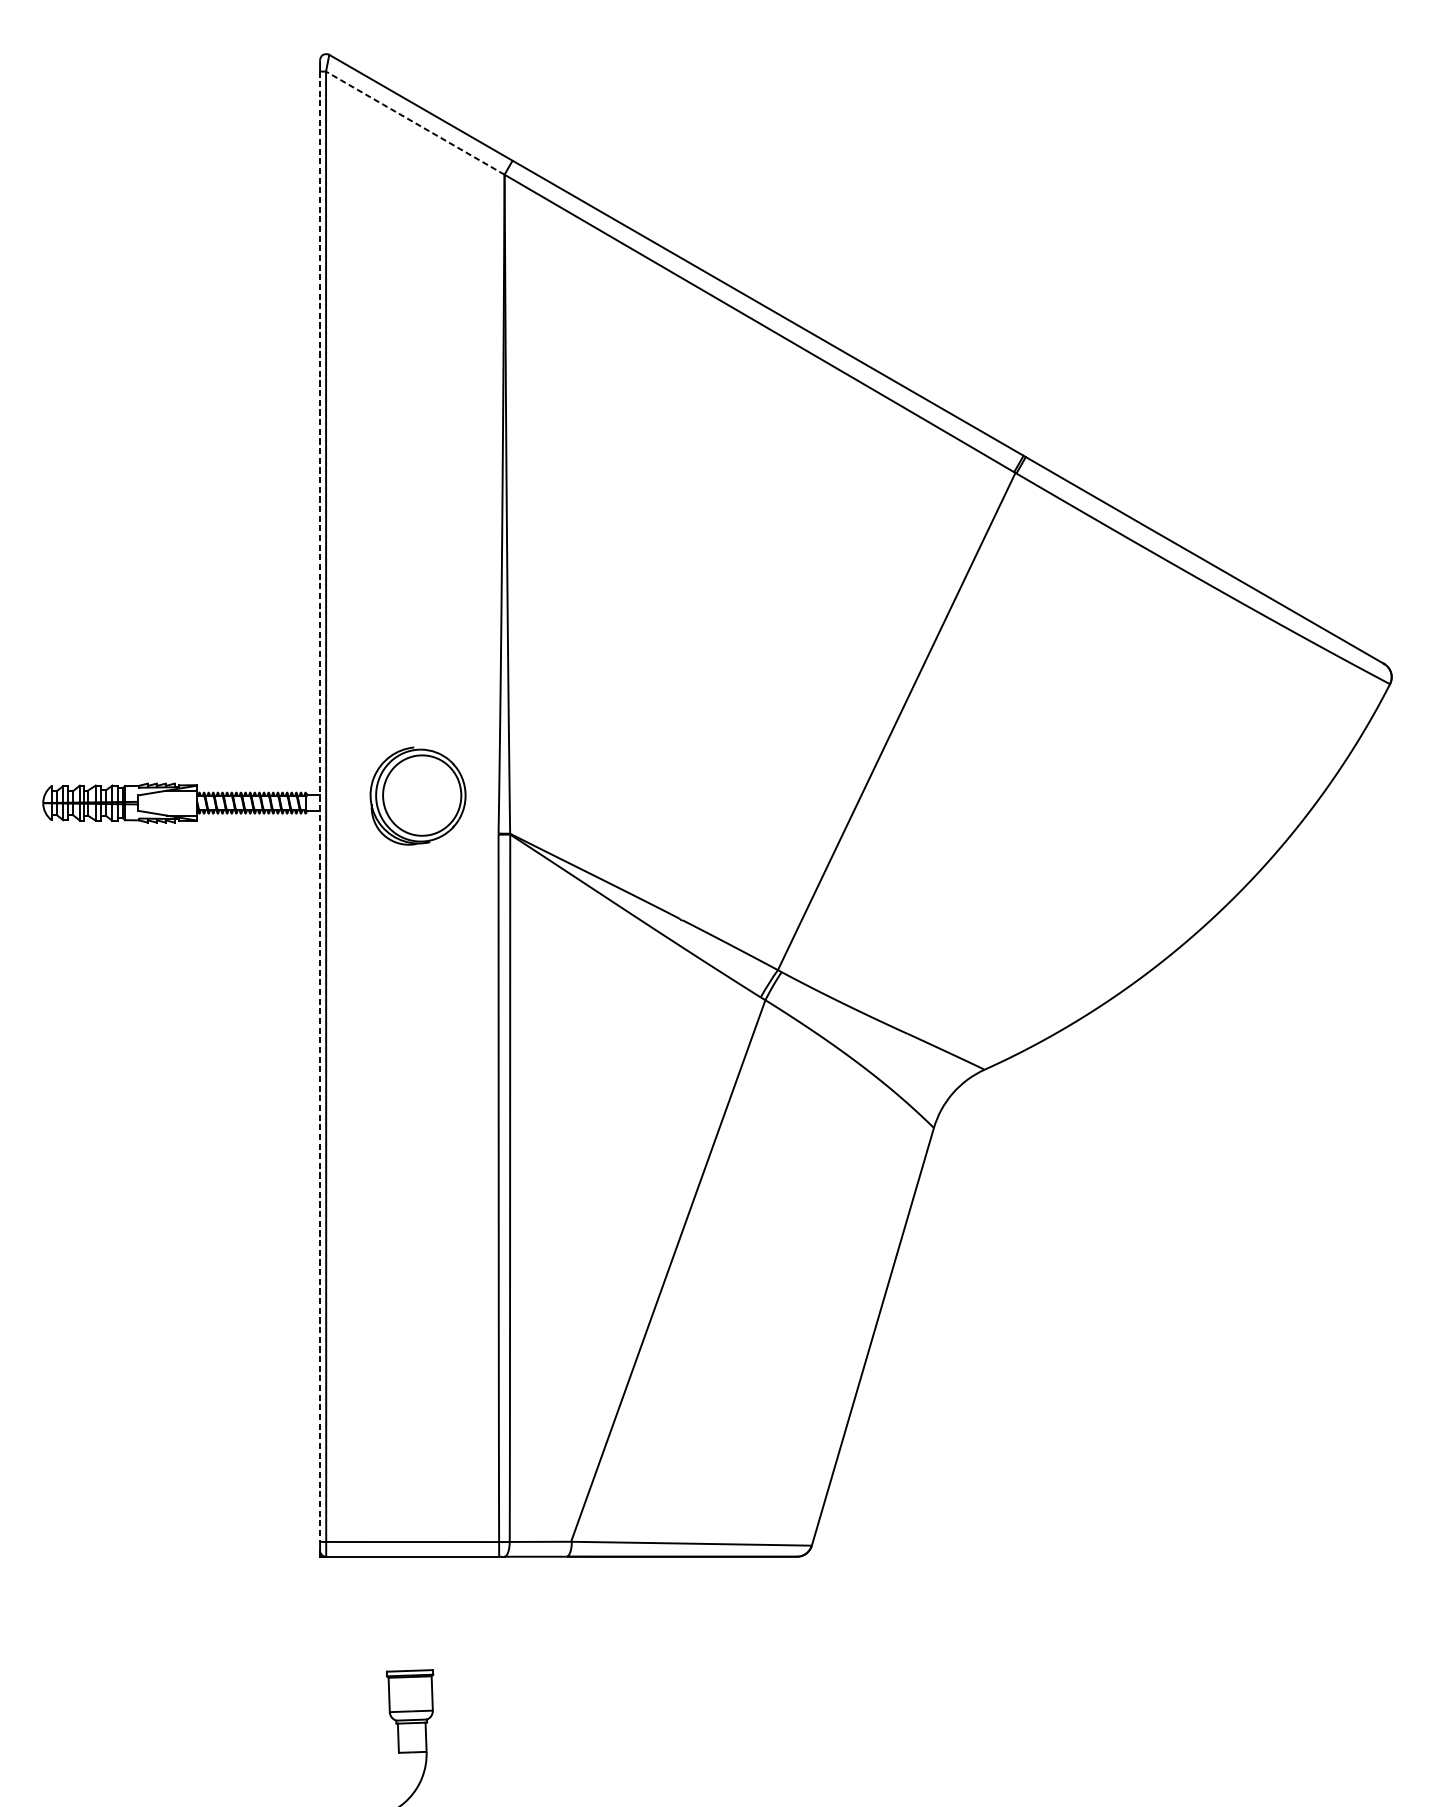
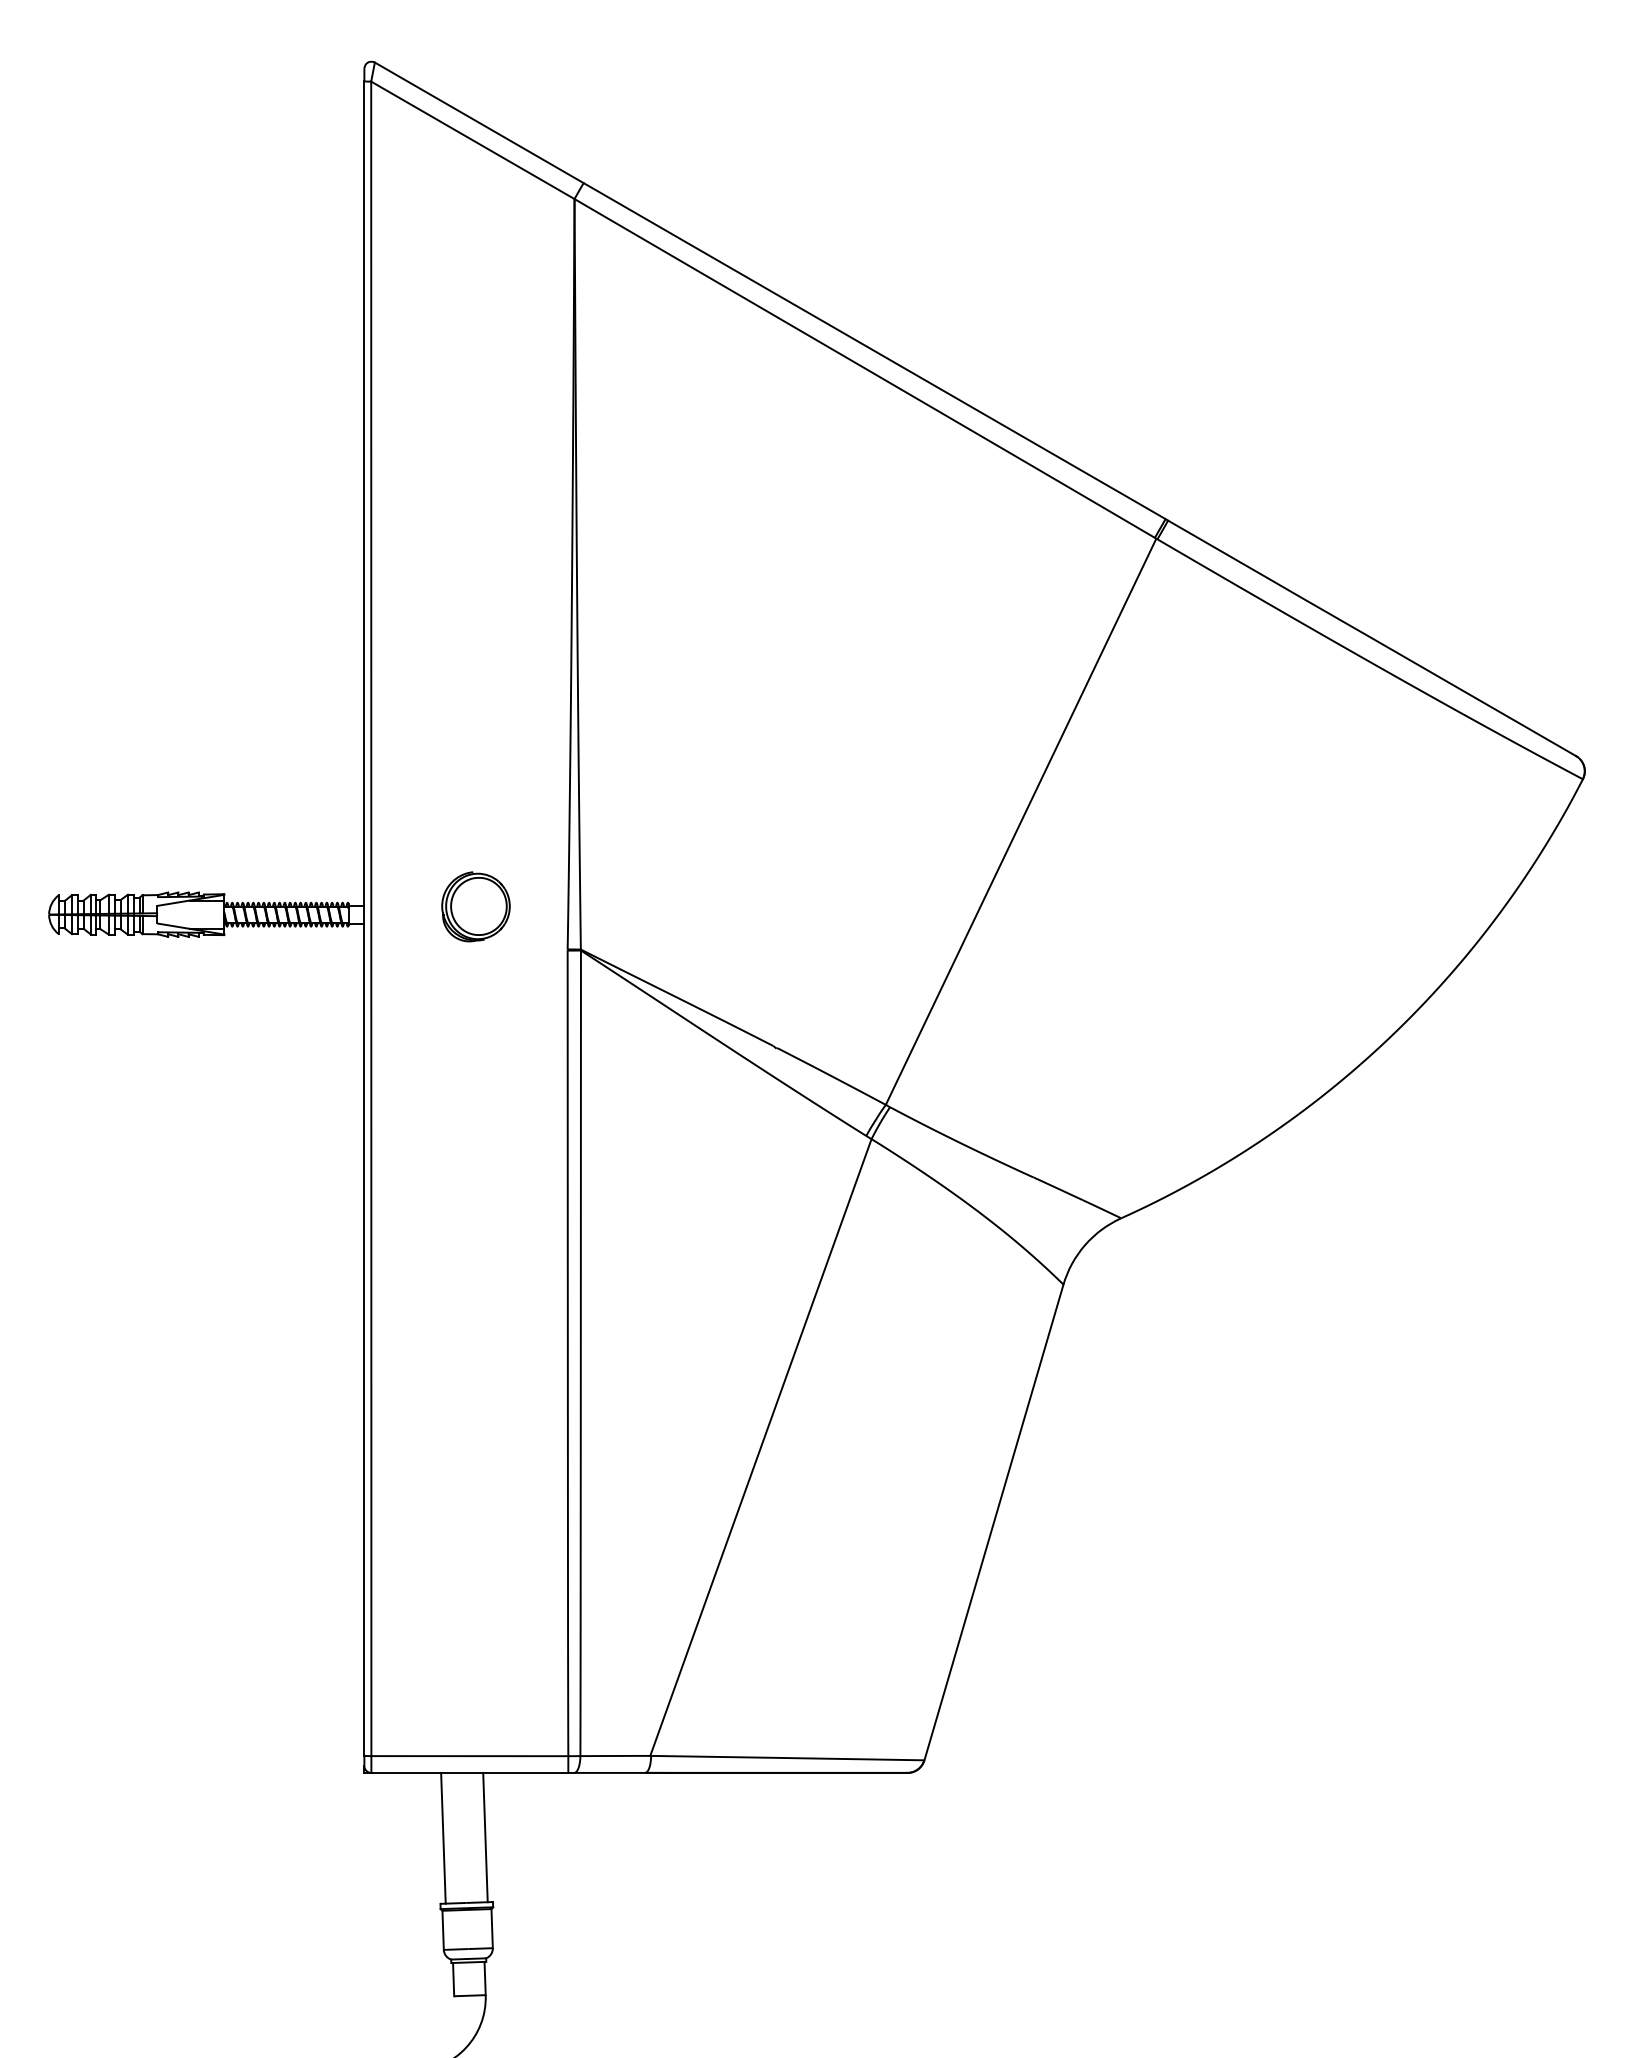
line: (414, 123) -> (472, 140), dashed -> solid
part: (417, 795) -> (475, 906), size x0.62
line: (320, 807) -> (364, 919), dashed -> solid
line: (389, 1613) -> (443, 1837), added
line: (426, 1613) -> (485, 1837), added

